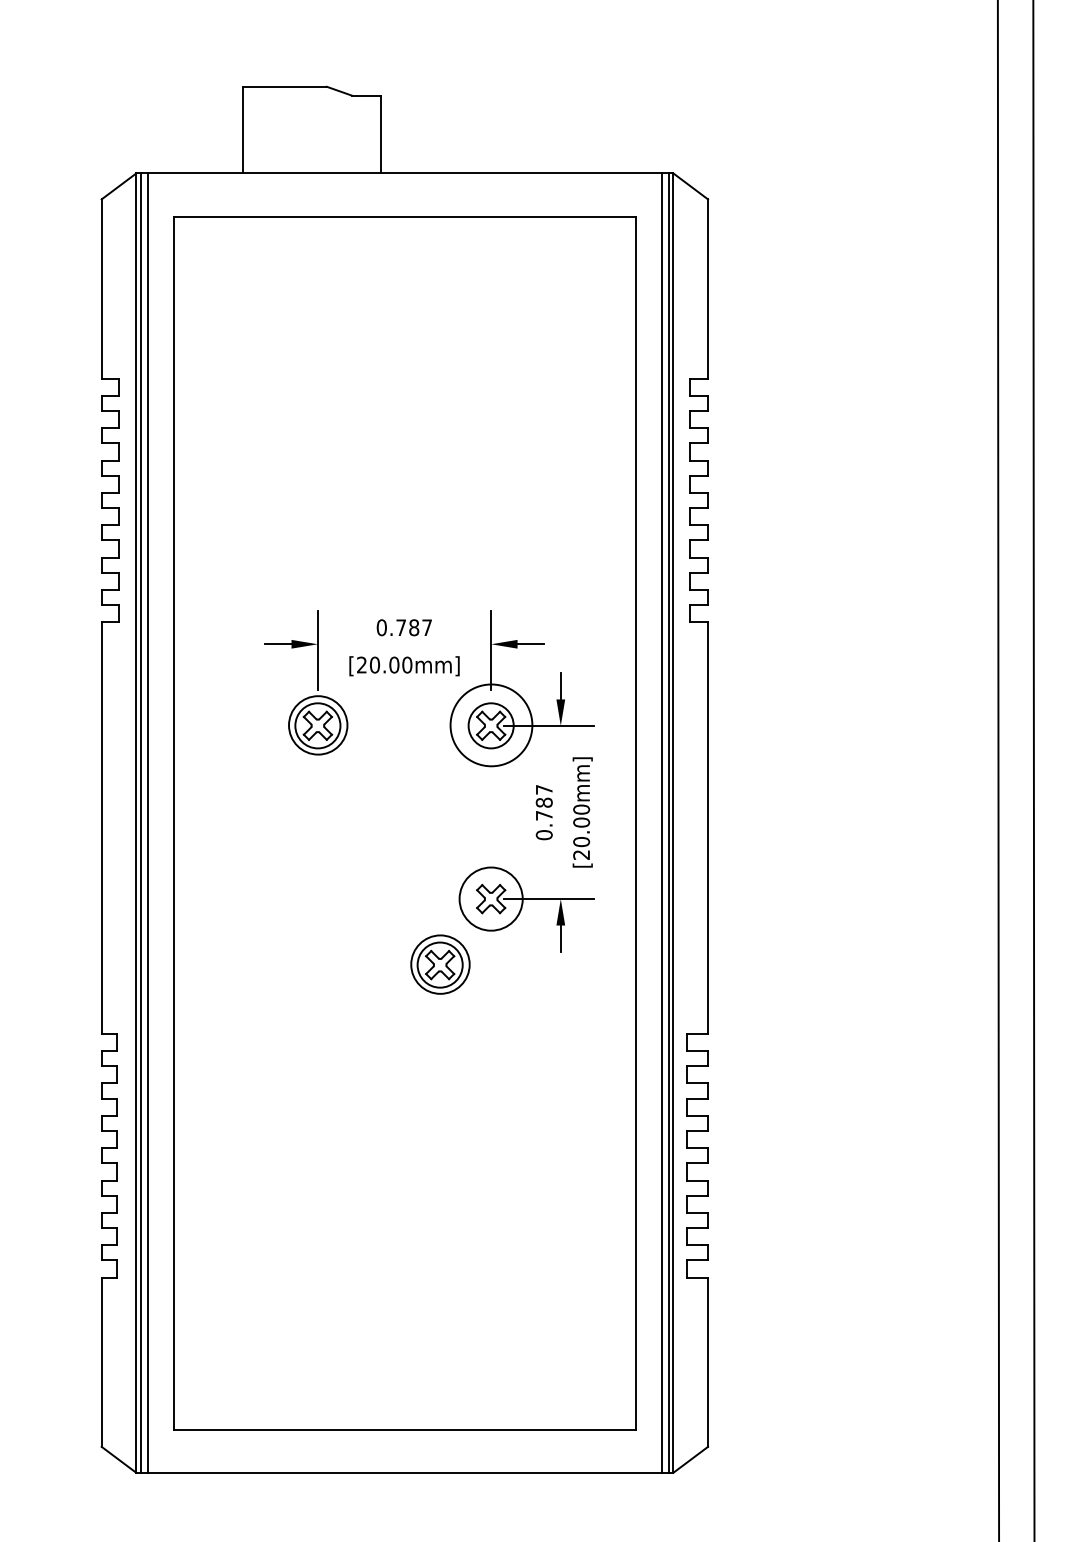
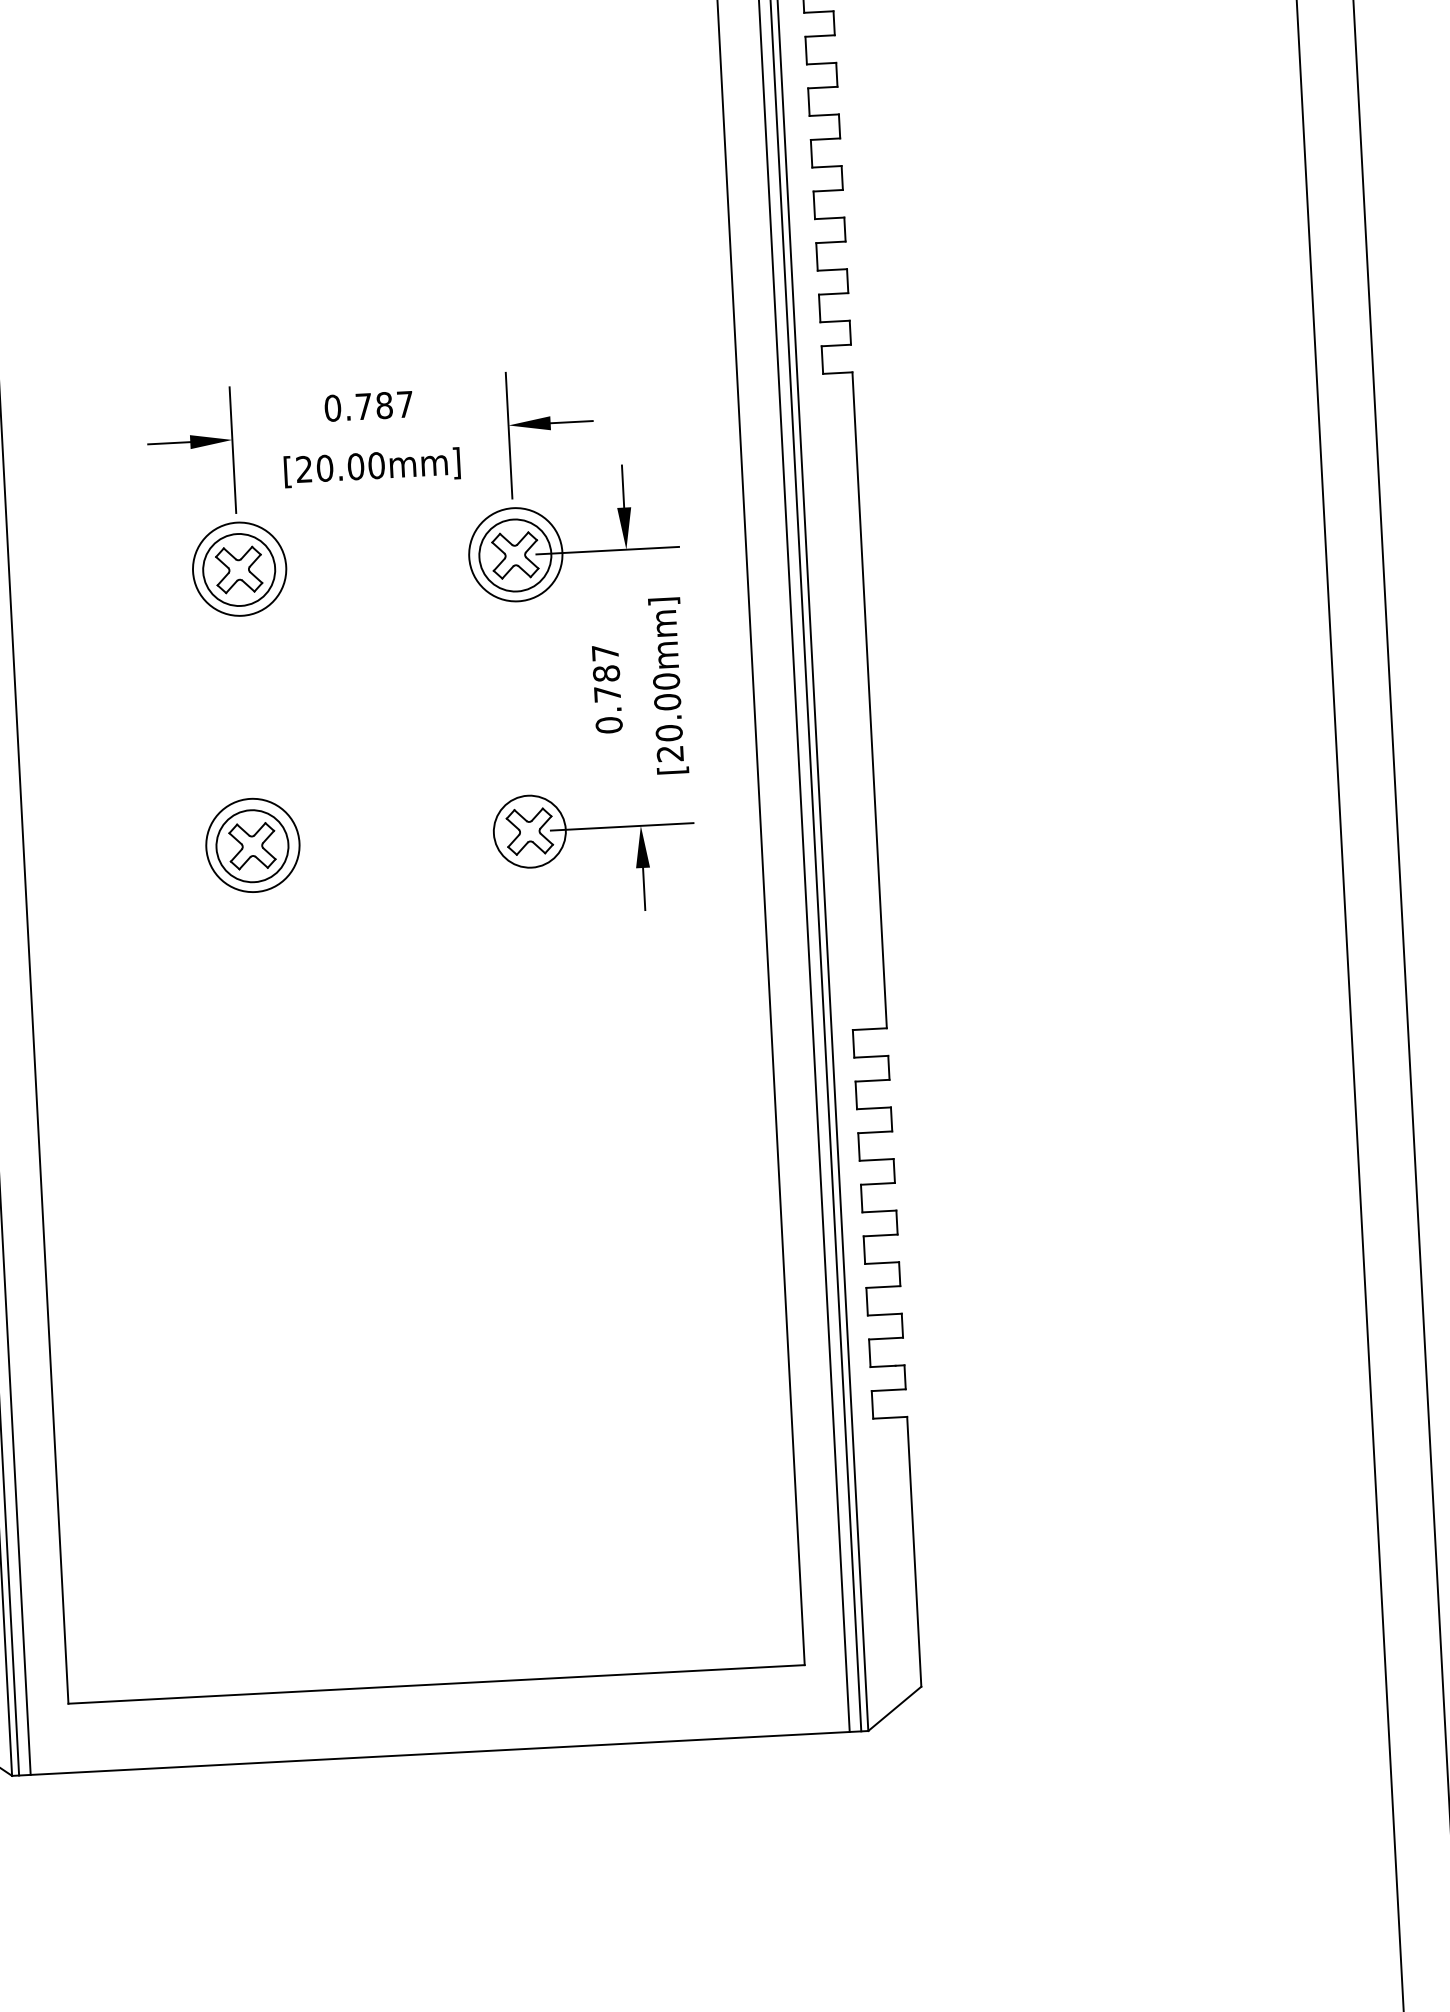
circle: (491, 725) -> (515, 554), size x0.71
circle: (490, 898) -> (528, 830), size x0.71
part: (440, 964) -> (252, 845), moved

